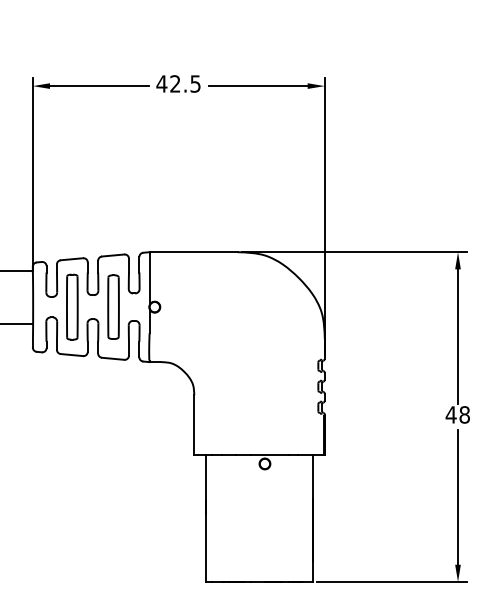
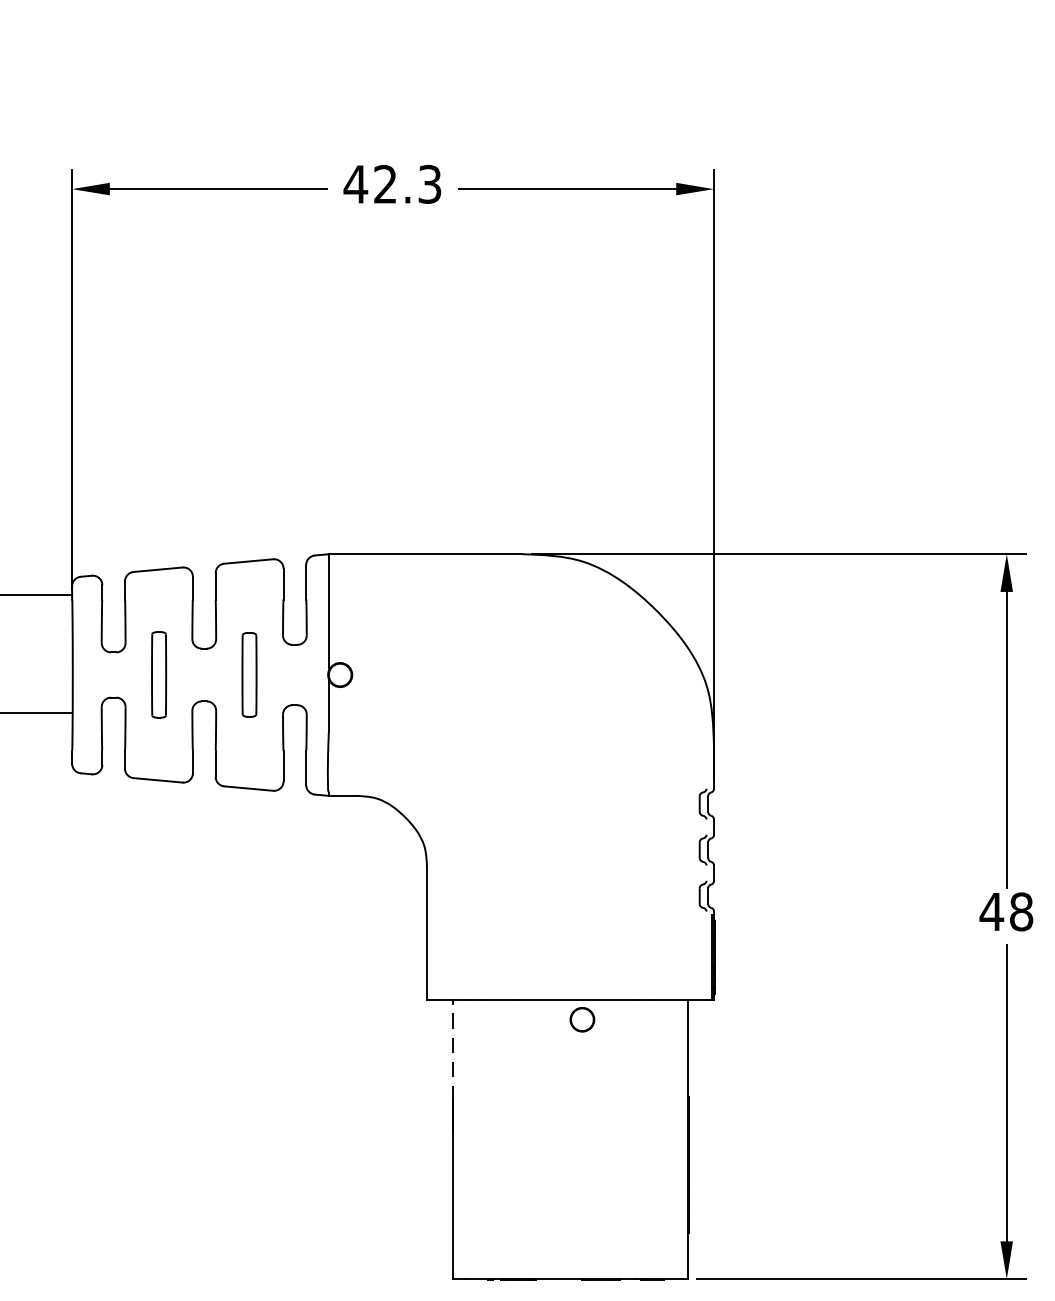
text: (195, 83) -> (429, 183), 42.5 -> 42.3
part: (72, 306) -> (159, 673), size x0.6
part: (113, 306) -> (249, 673), size x0.6
line: (206, 477) -> (453, 1049), solid -> dashed

